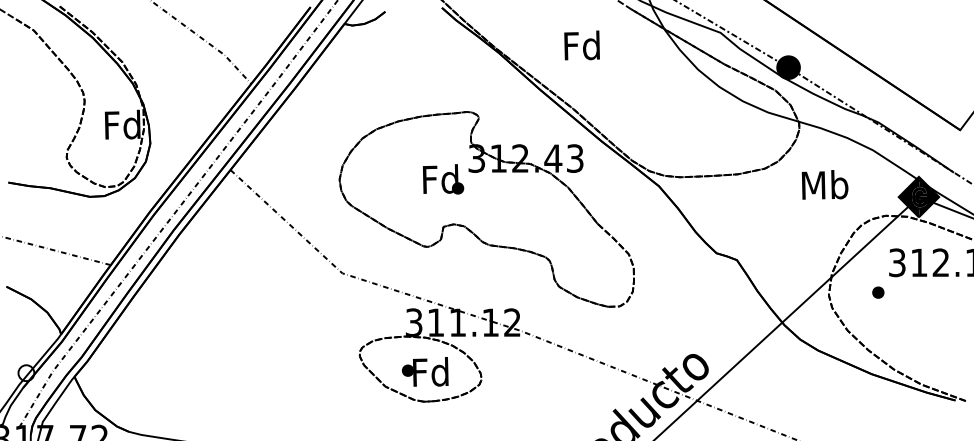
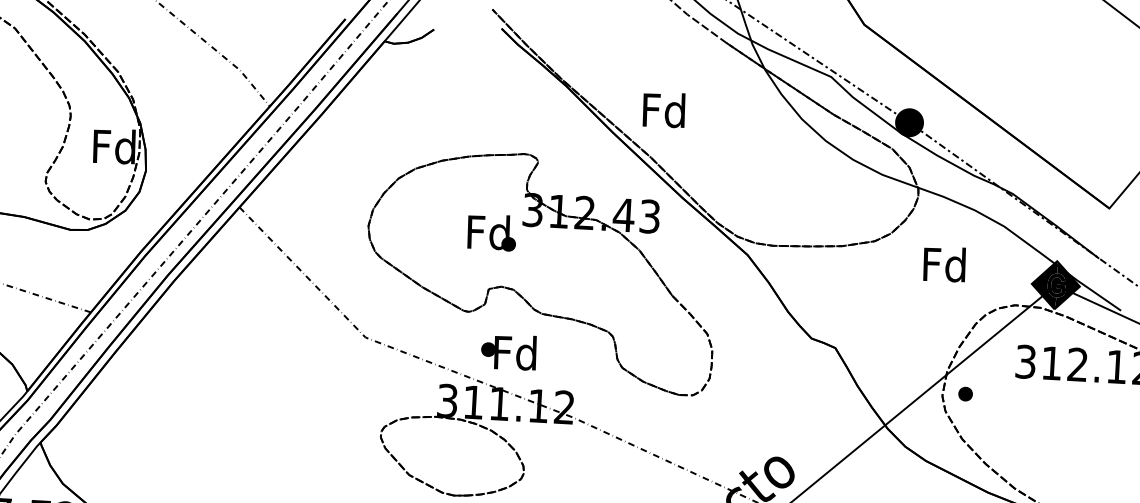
text: (581, 45) -> (663, 110), moved
text: (824, 184) -> (944, 264), Mb -> Fd
part: (878, 292) -> (965, 393), moved
text: (425, 371) -> (509, 351), moved

